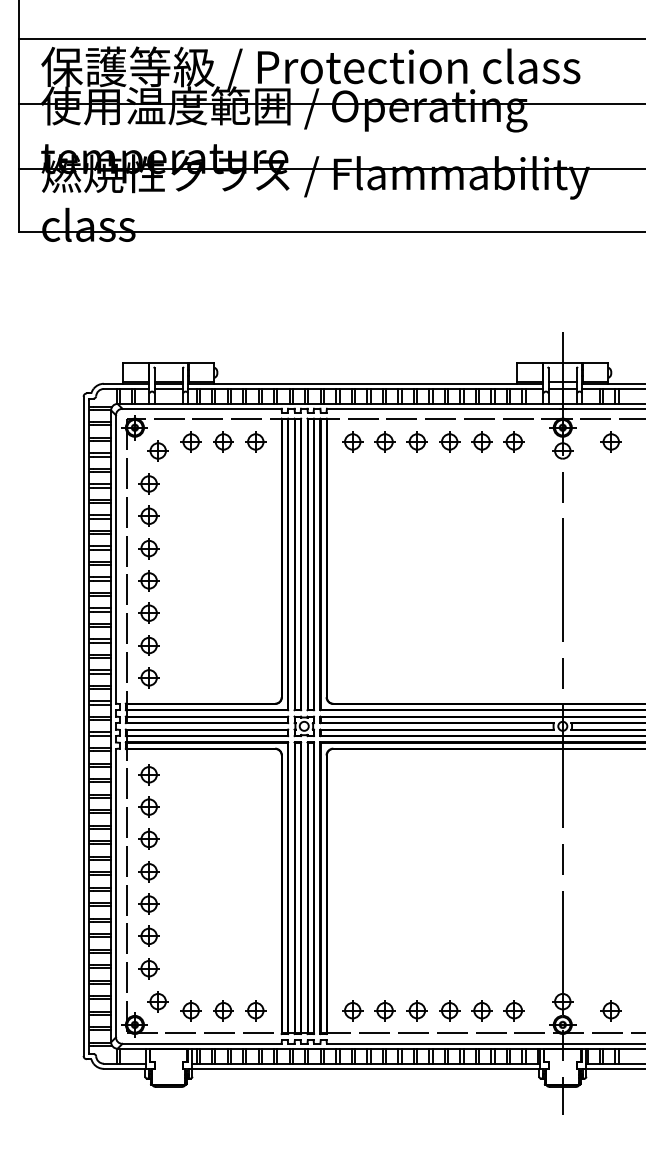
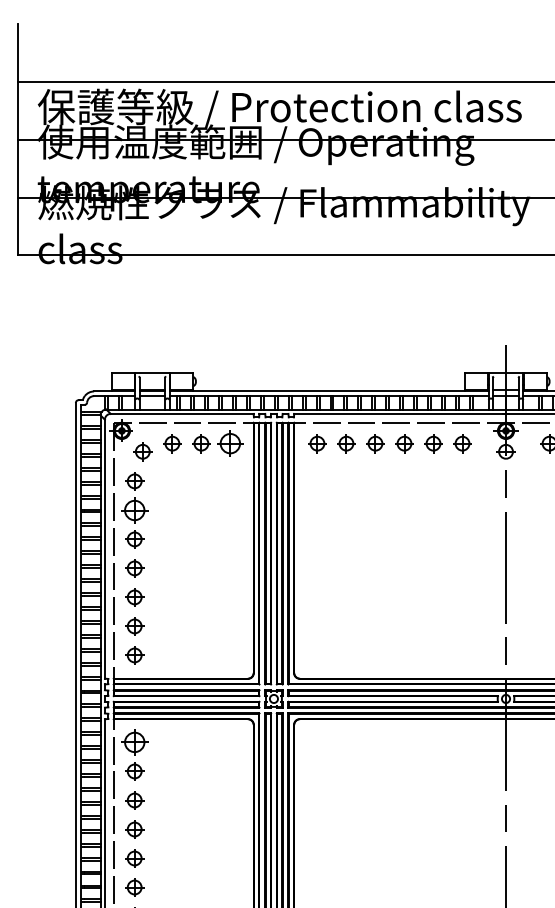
part: (255, 441) -> (230, 443), size x1.4
part: (148, 515) -> (134, 509), size x1.4
part: (148, 774) -> (134, 742), size x1.4

